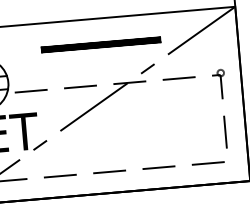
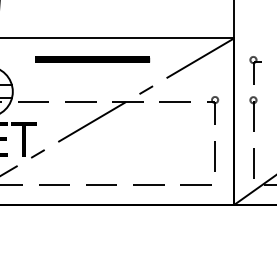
part: (100, 44) -> (92, 59), moved

